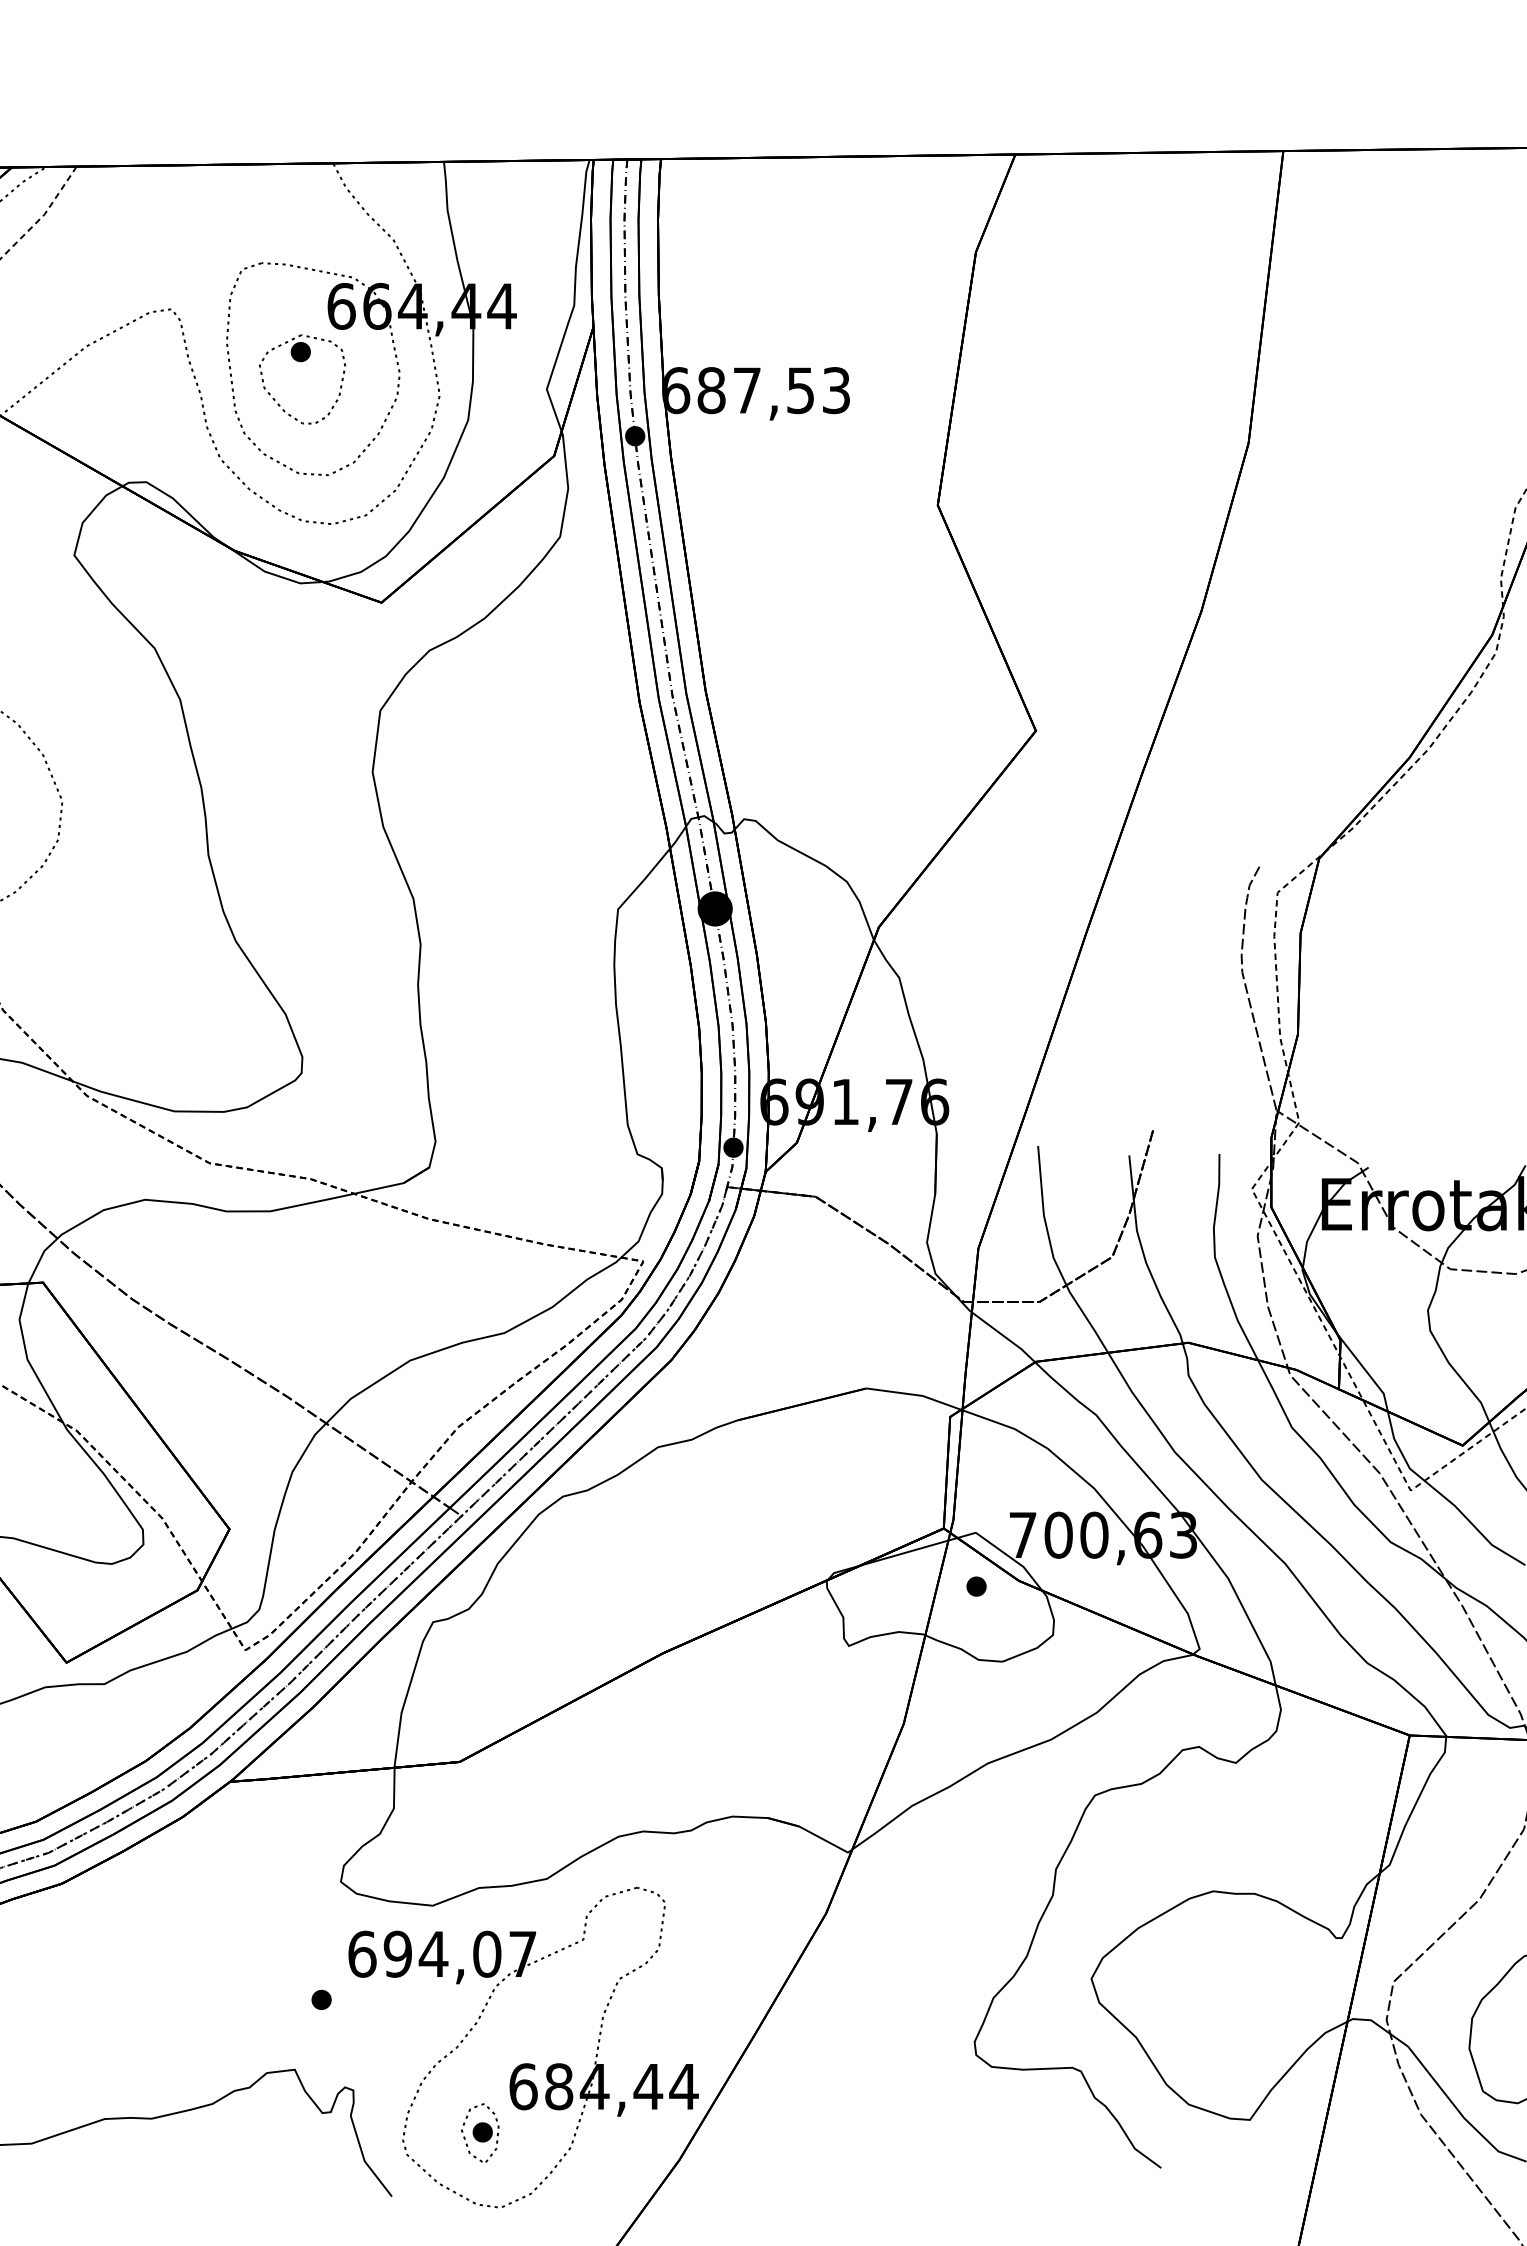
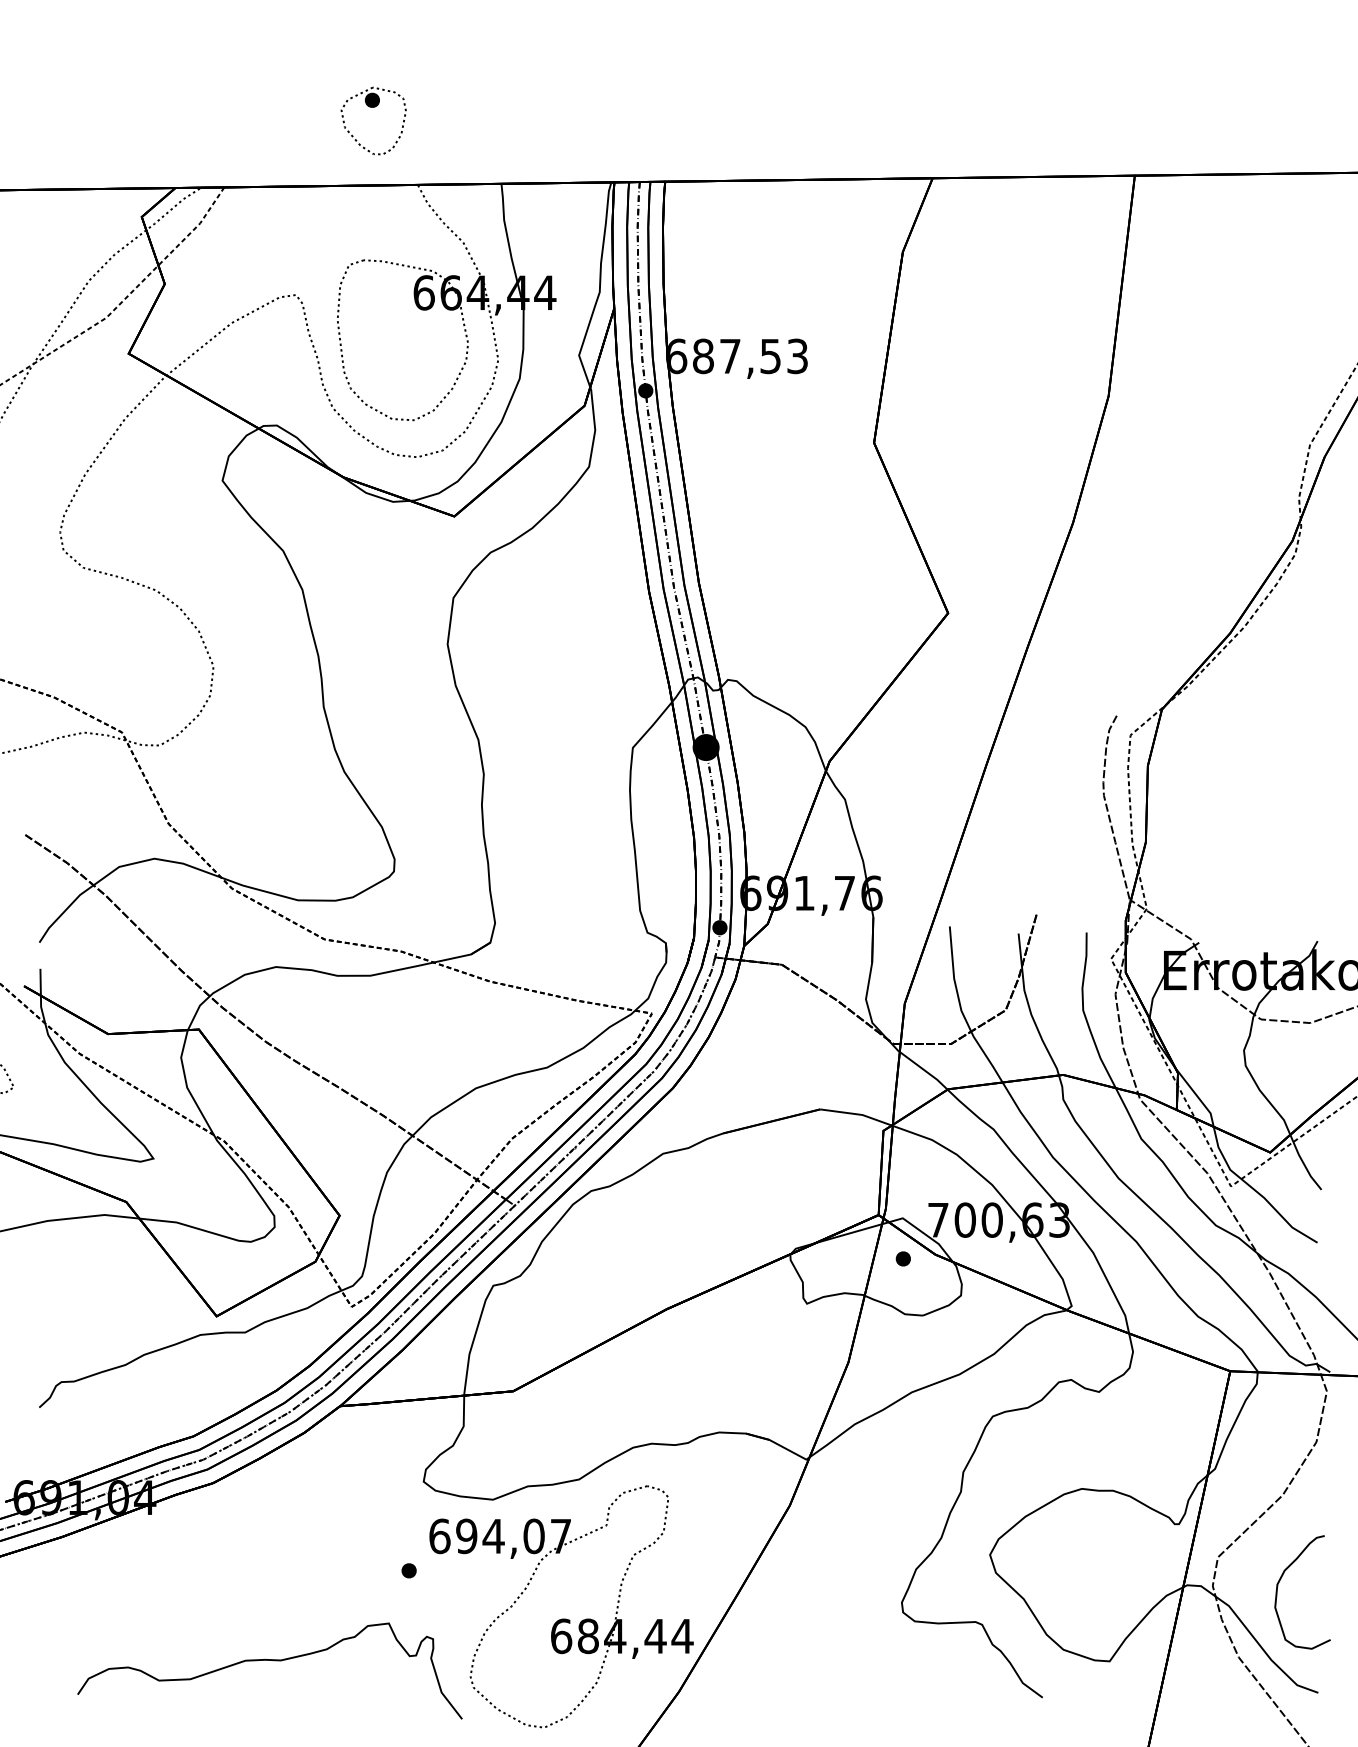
part: (302, 361) -> (373, 107), moved
part: (479, 2132) -> (528, 1670), removed

